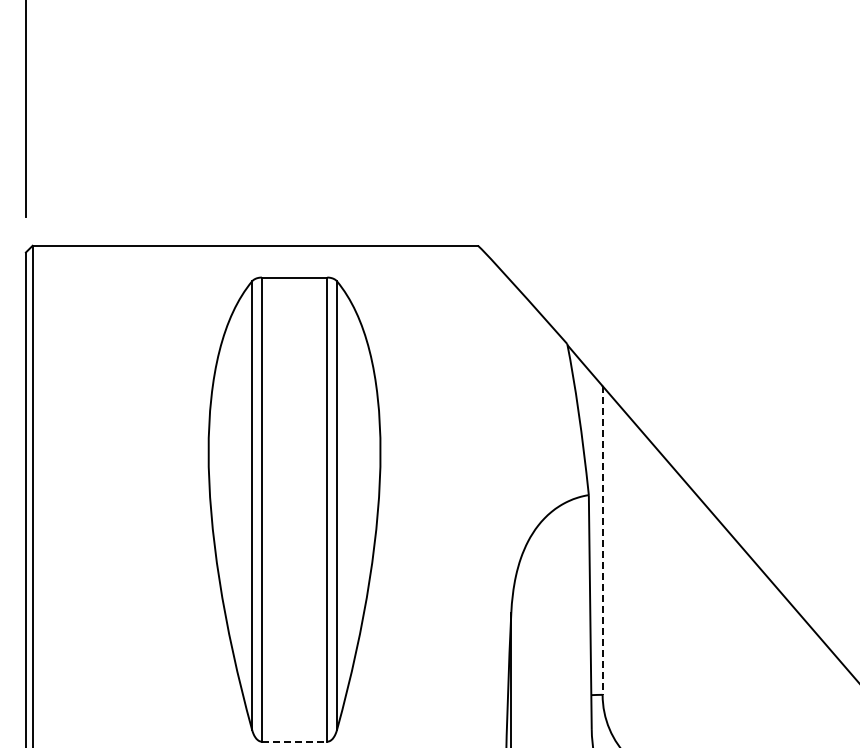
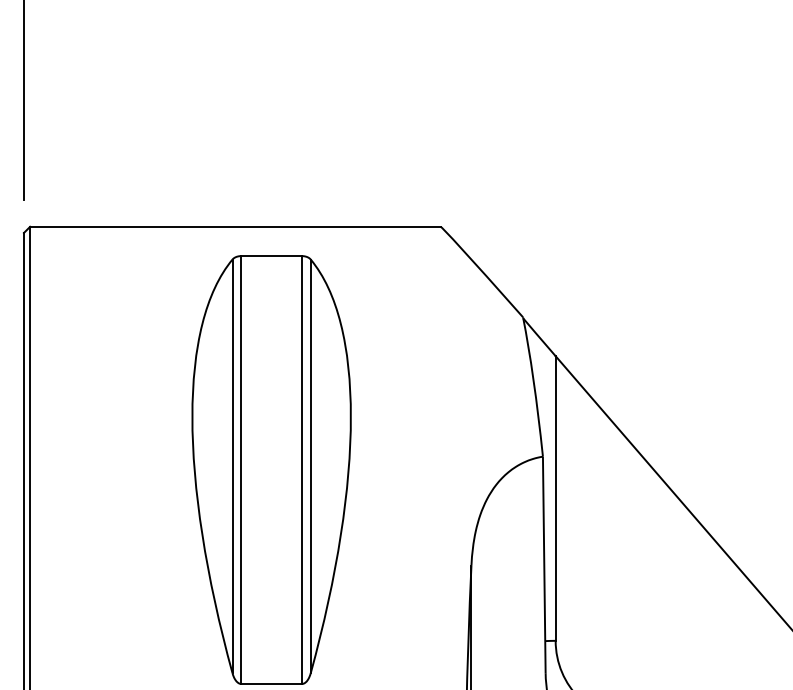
line: (602, 540) -> (555, 498), dashed -> solid
line: (294, 741) -> (271, 683), dashed -> solid

